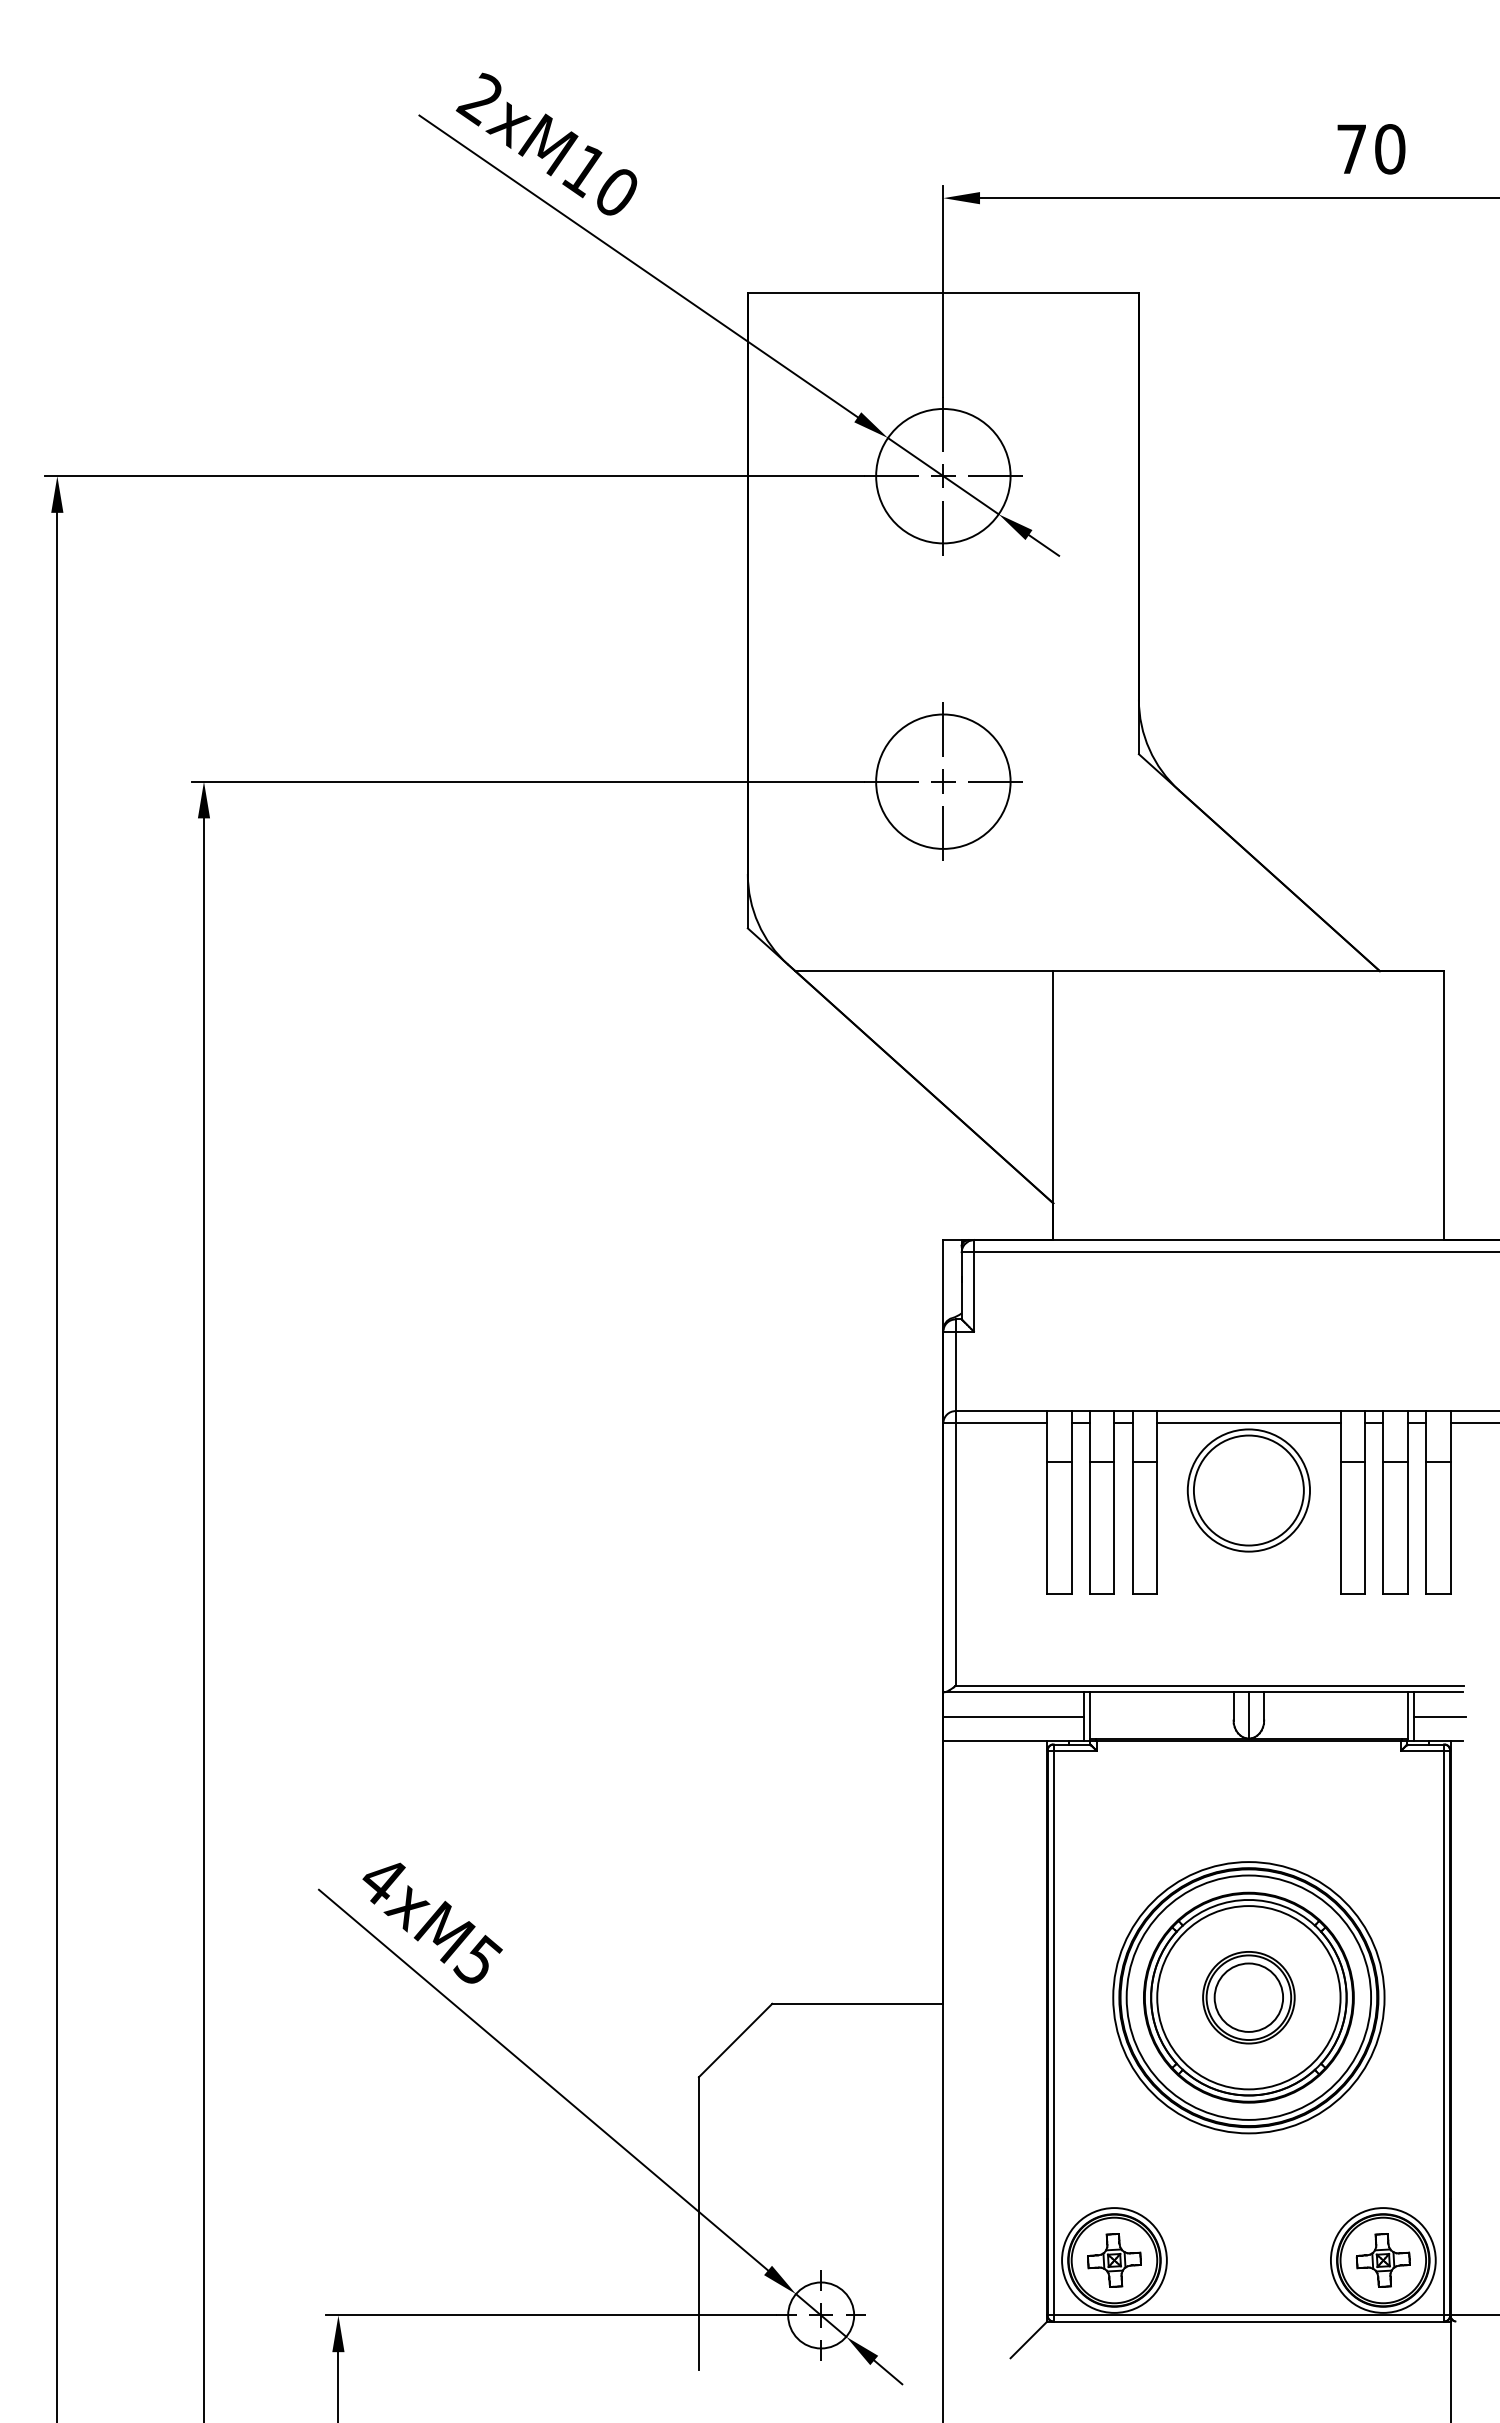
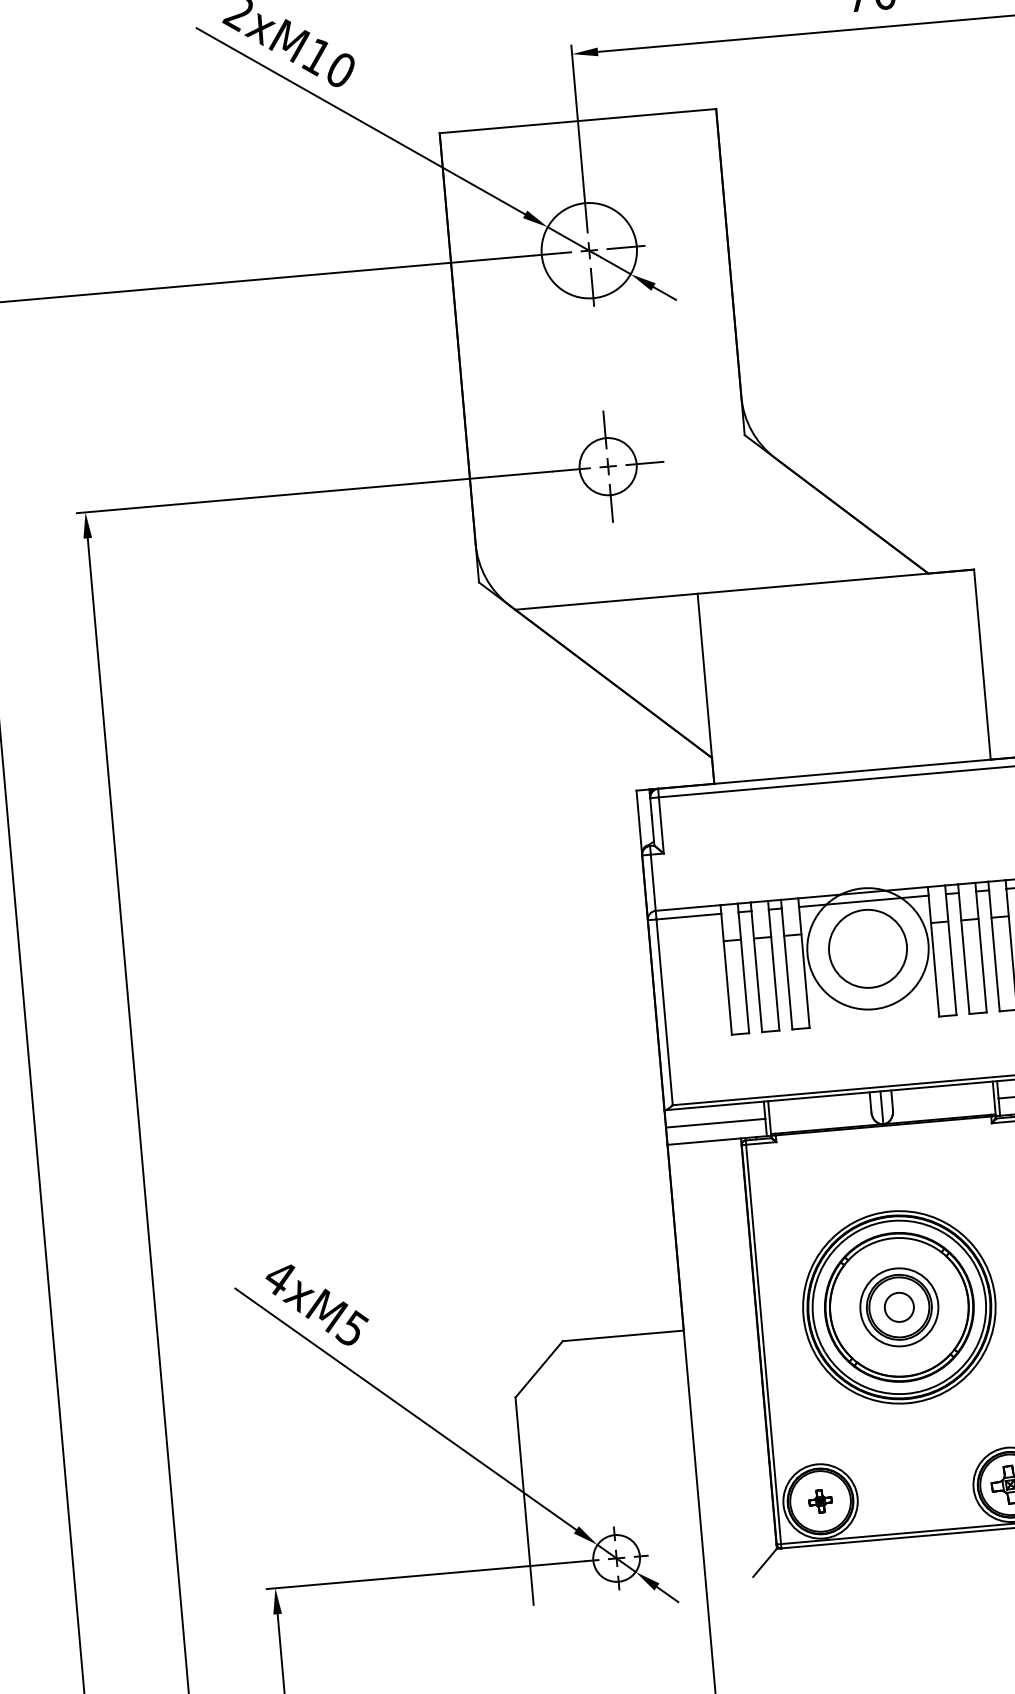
circle: (943, 781) -> (608, 466), size x0.6
circle: (1248, 1490) -> (867, 948), size x1.4
circle: (1248, 1997) -> (899, 1307), size x0.6
circle: (1248, 1997) -> (899, 1307), size x0.6
part: (1114, 2260) -> (820, 1501), size x0.6

